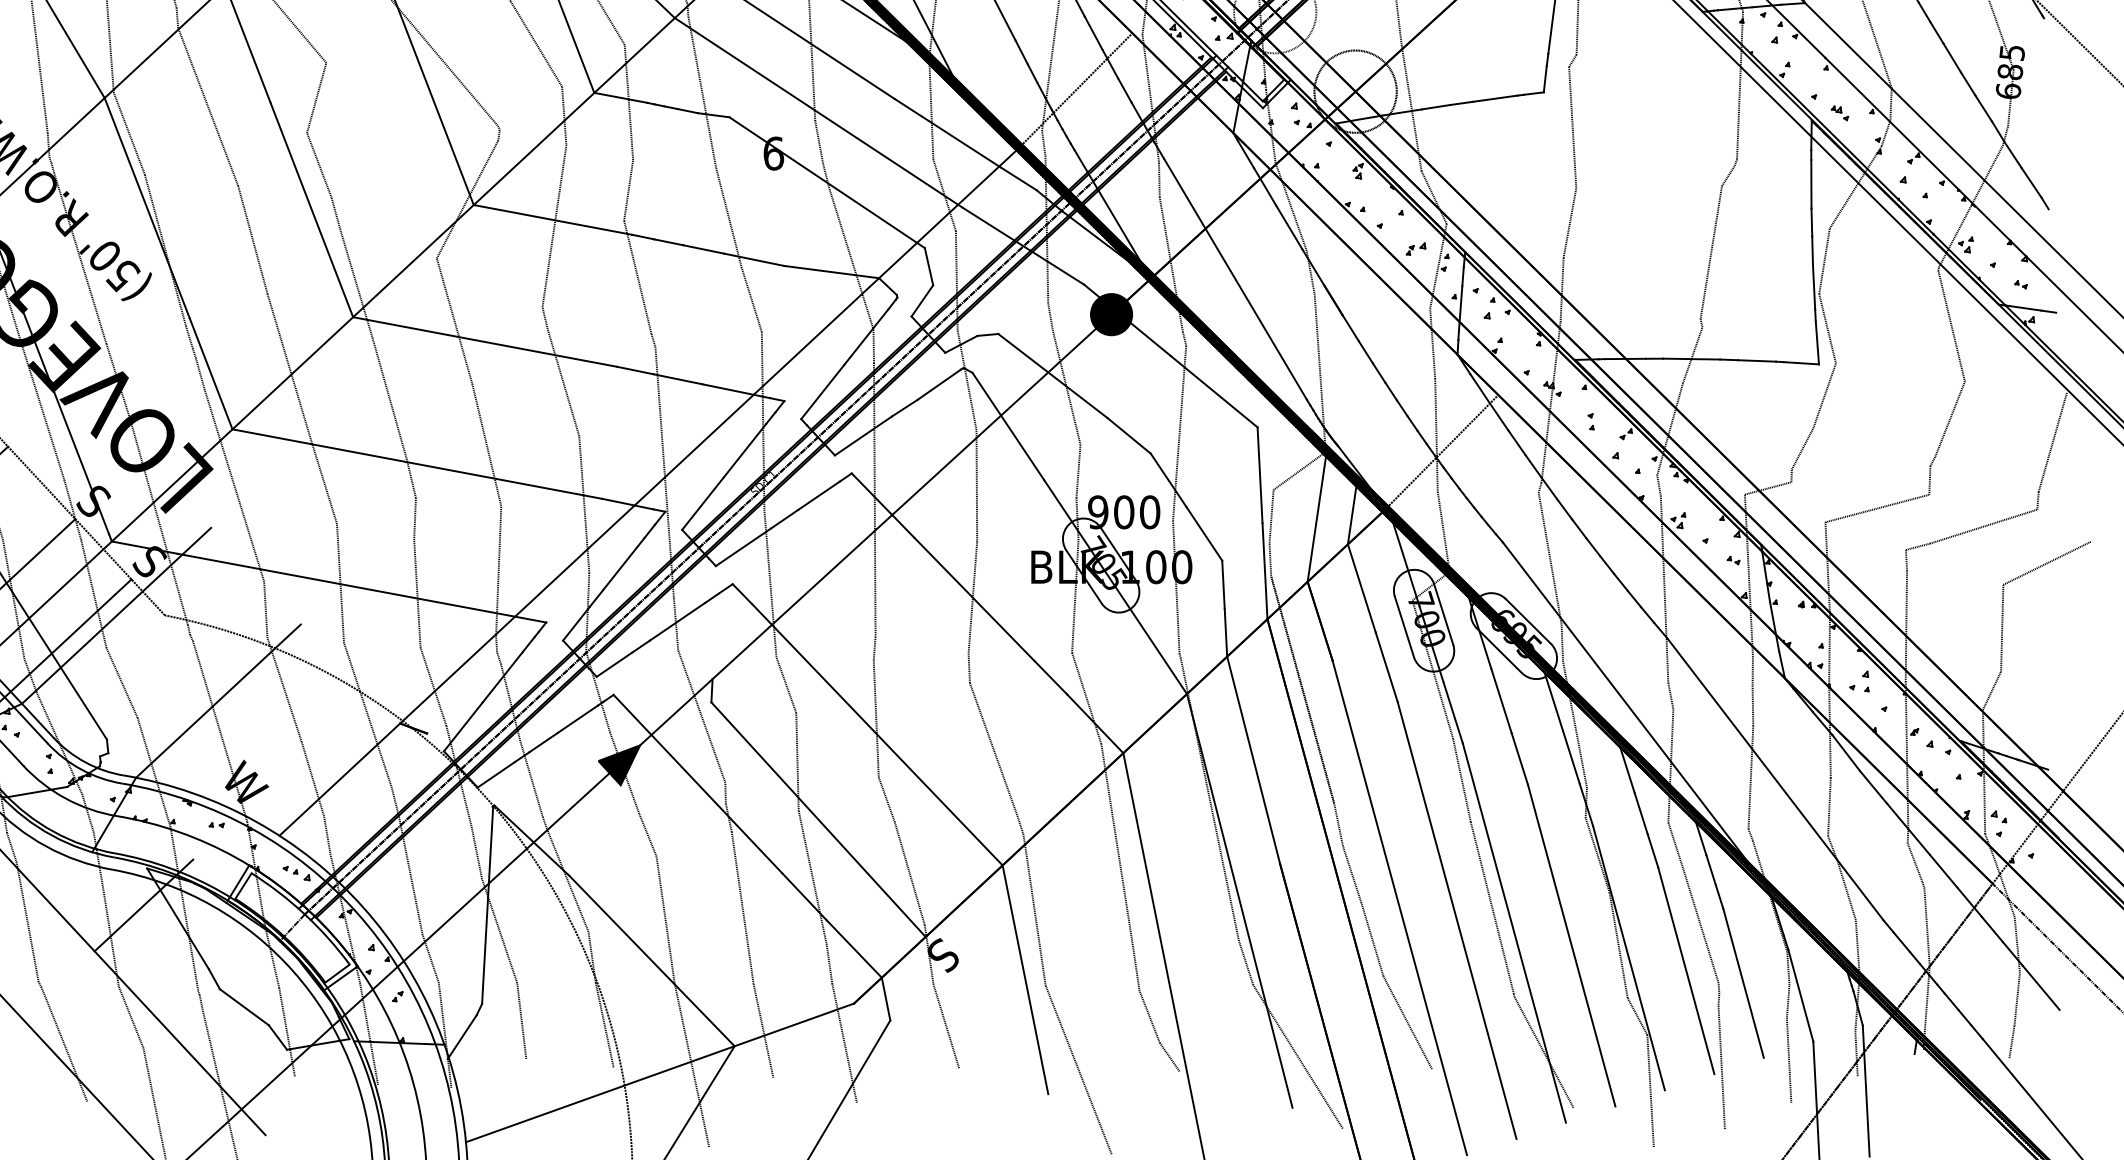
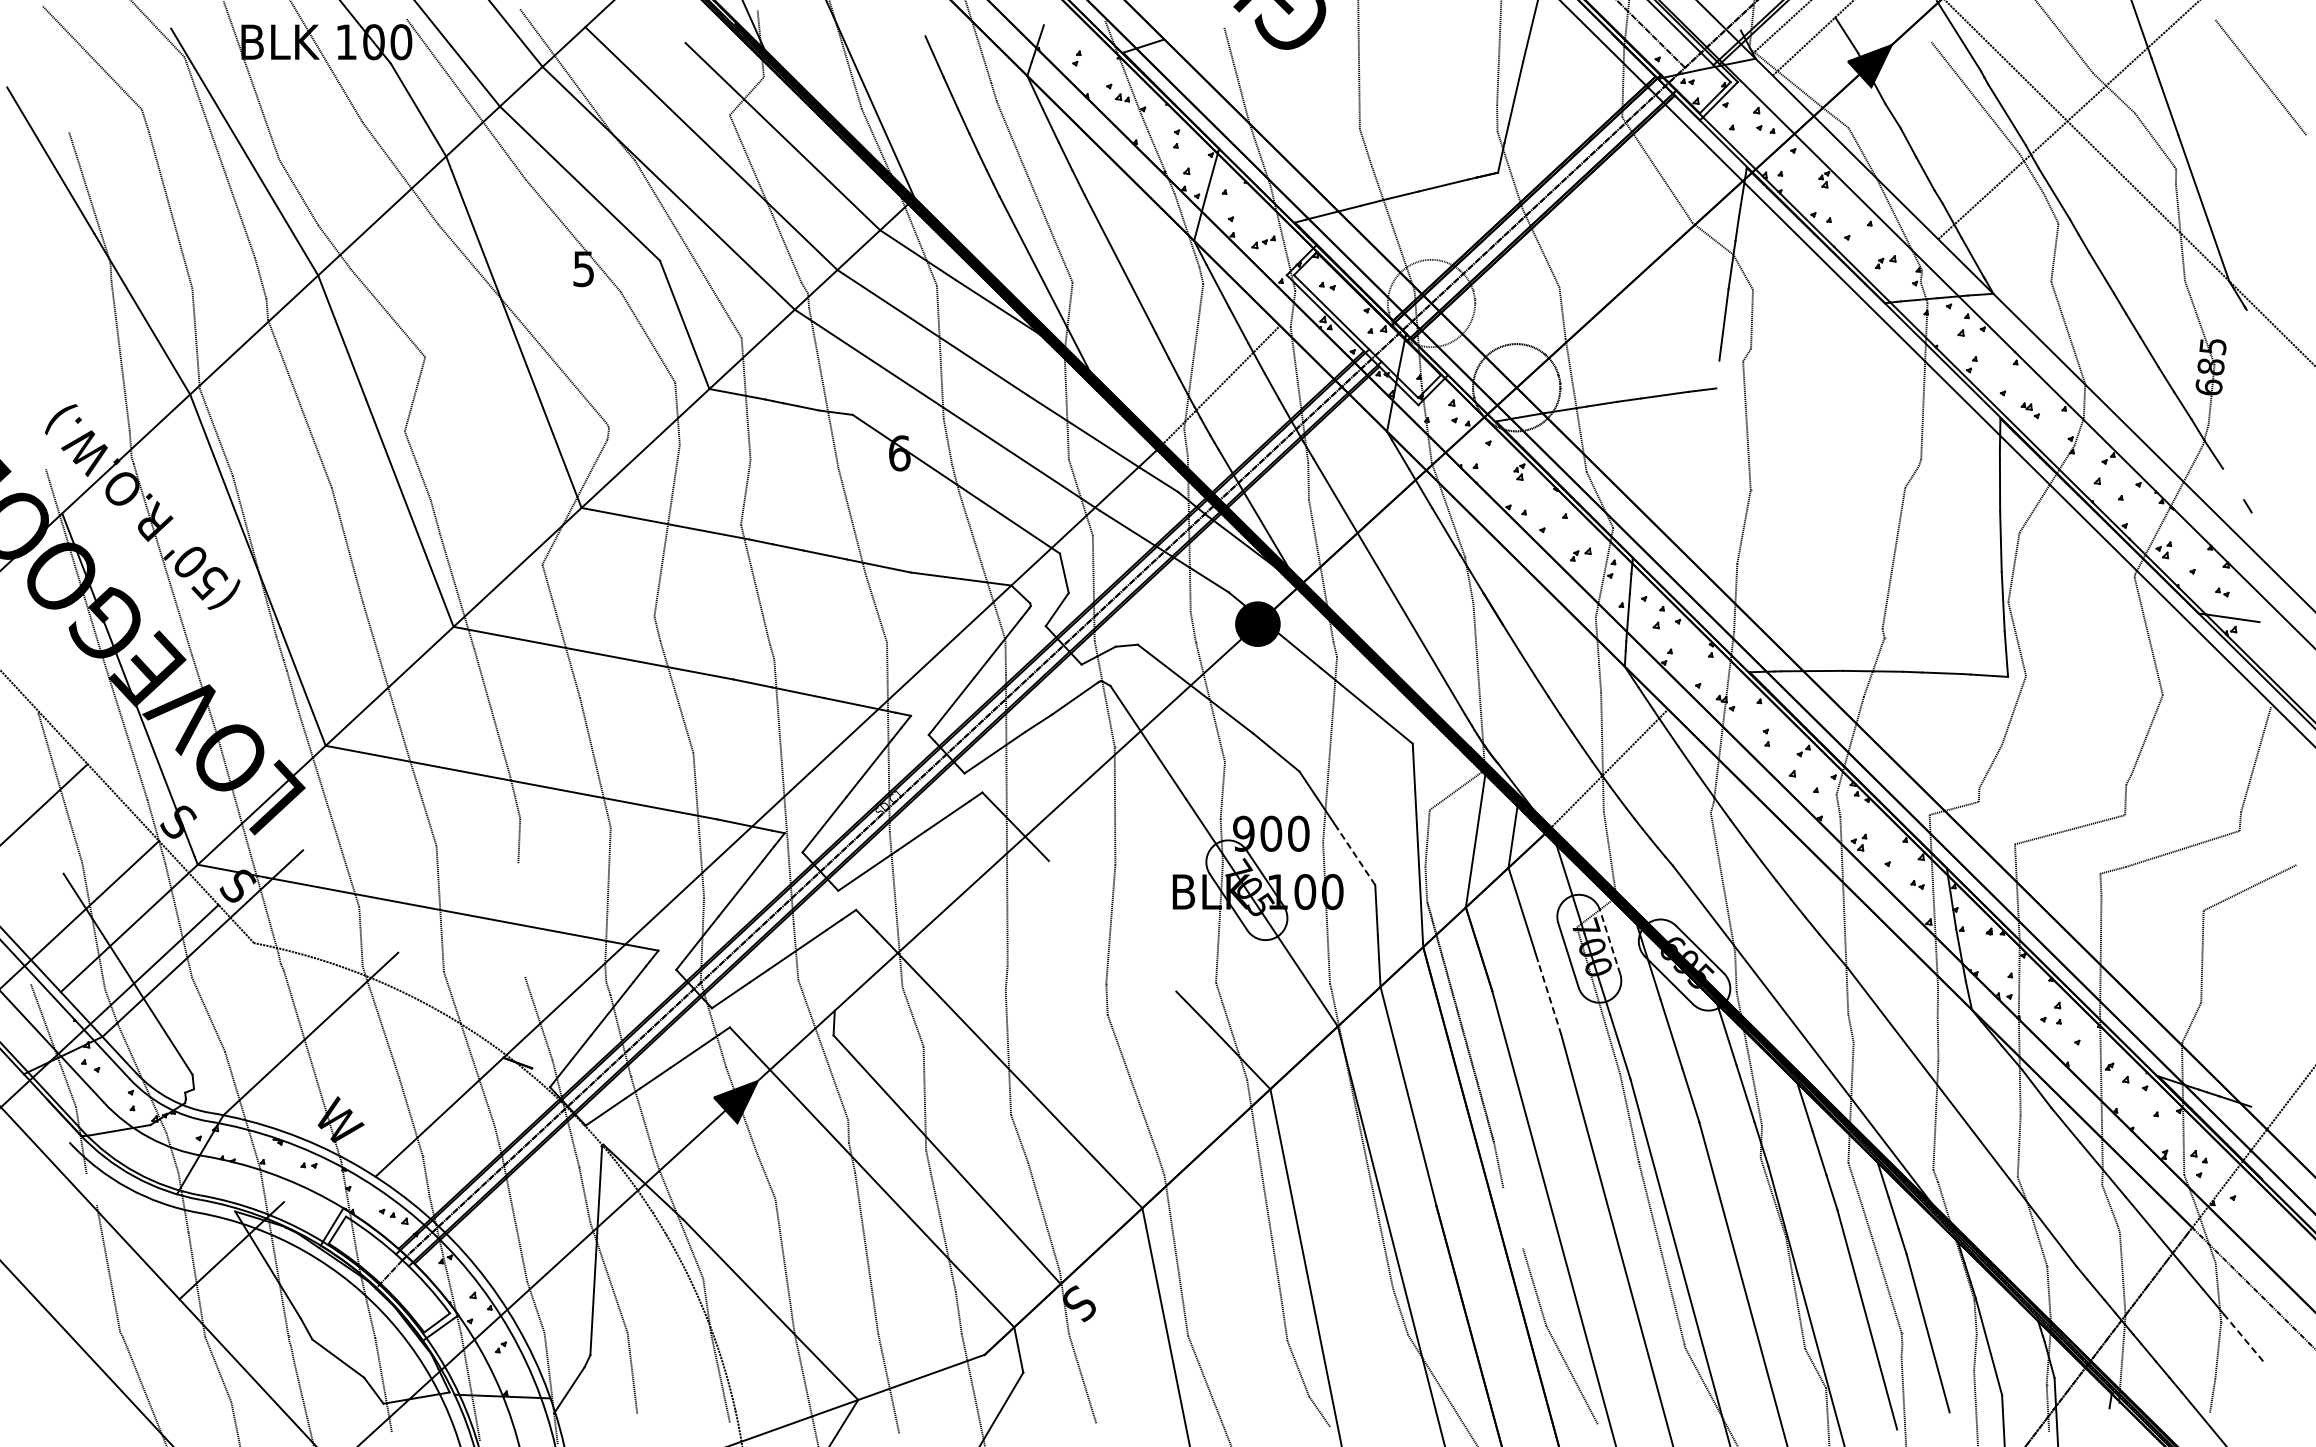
line: (1544, 79) -> (1717, 374), removed
line: (2031, 182) -> (2233, 484), removed
line: (1204, 533) -> (1356, 856), solid -> dashed
line: (417, 594) -> (521, 920), removed
line: (974, 598) -> (1112, 925), removed
line: (1444, 614) -> (1610, 942), solid -> dashed
line: (1386, 666) -> (1549, 997), solid -> dashed
line: (11, 847) -> (91, 1189), removed
line: (1351, 874) -> (1512, 1217), removed
line: (2040, 988) -> (2243, 1338), solid -> dashed

